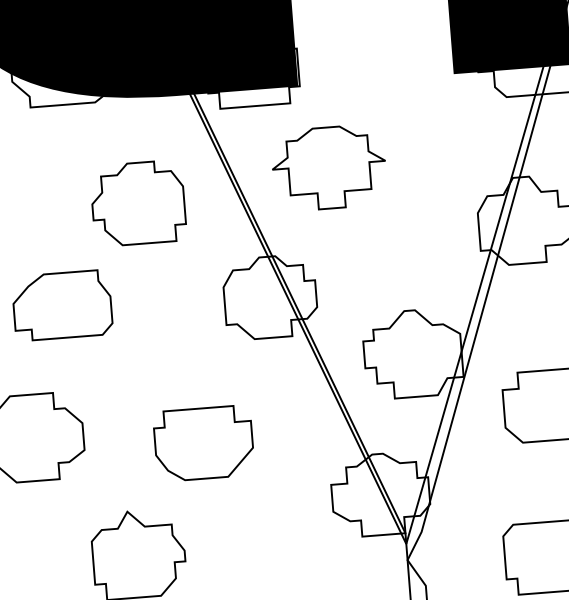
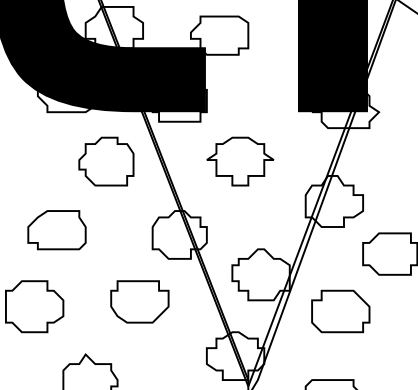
part: (329, 167) -> (240, 161), moved
part: (138, 203) -> (106, 161), moved
part: (203, 442) -> (139, 301), moved

